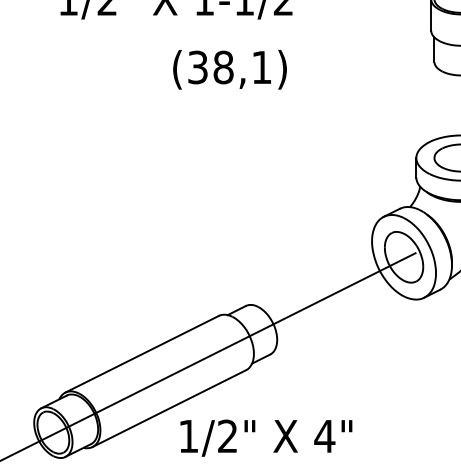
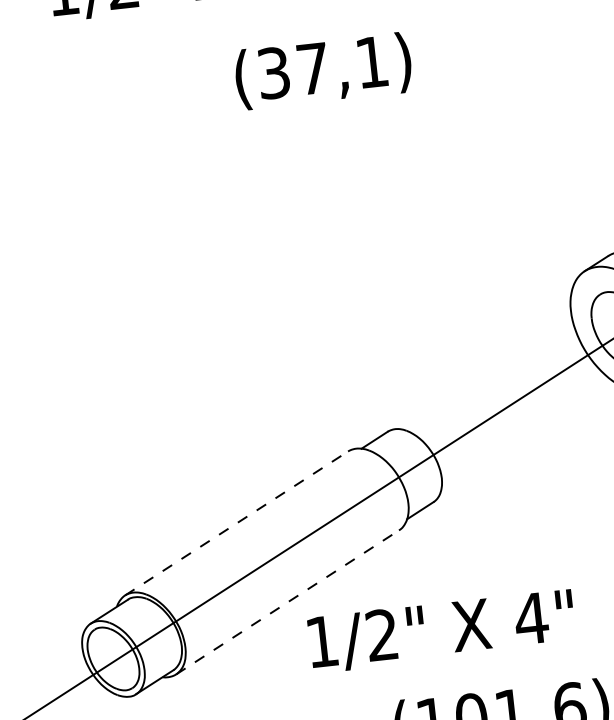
text: (223, 67) -> (313, 68), (38,1) -> (37,1)
line: (142, 354) -> (237, 523), solid -> dashed
line: (169, 408) -> (287, 602), solid -> dashed

